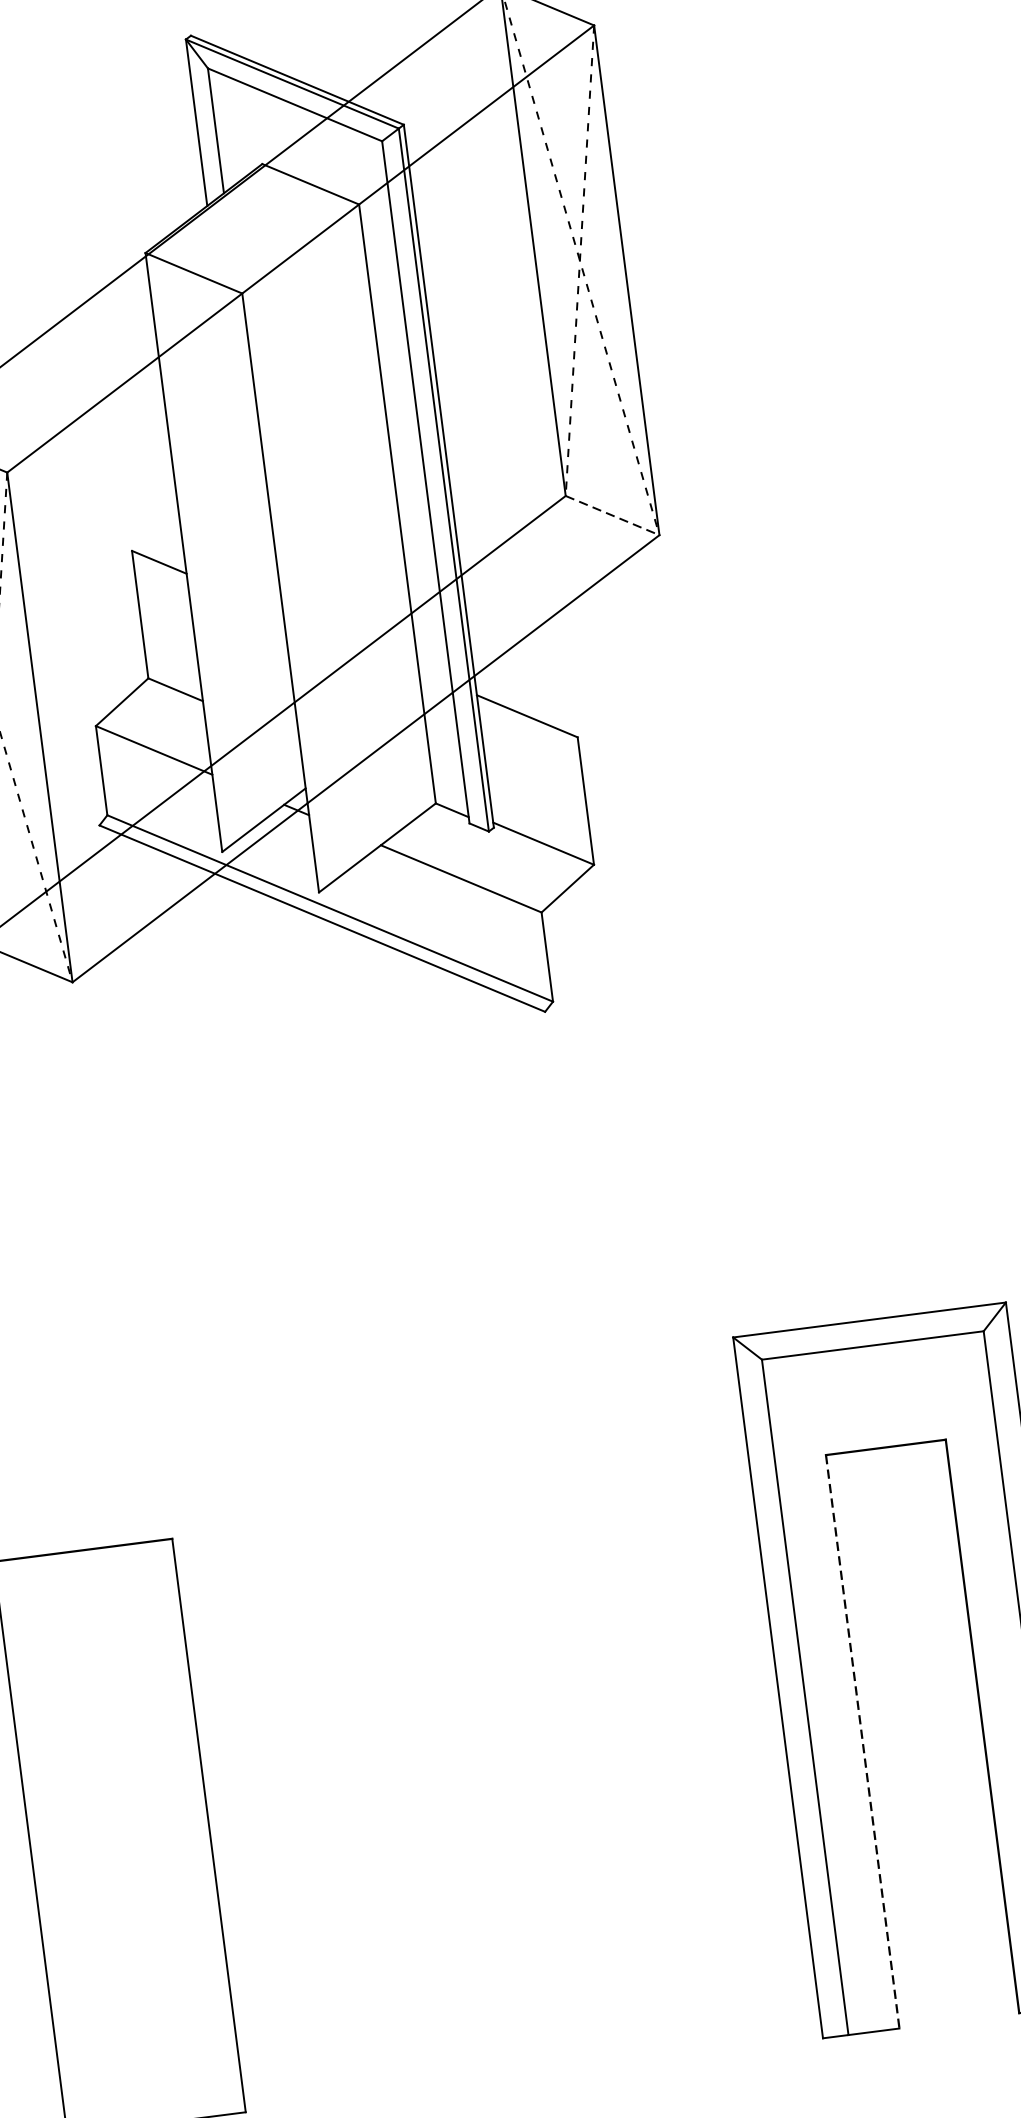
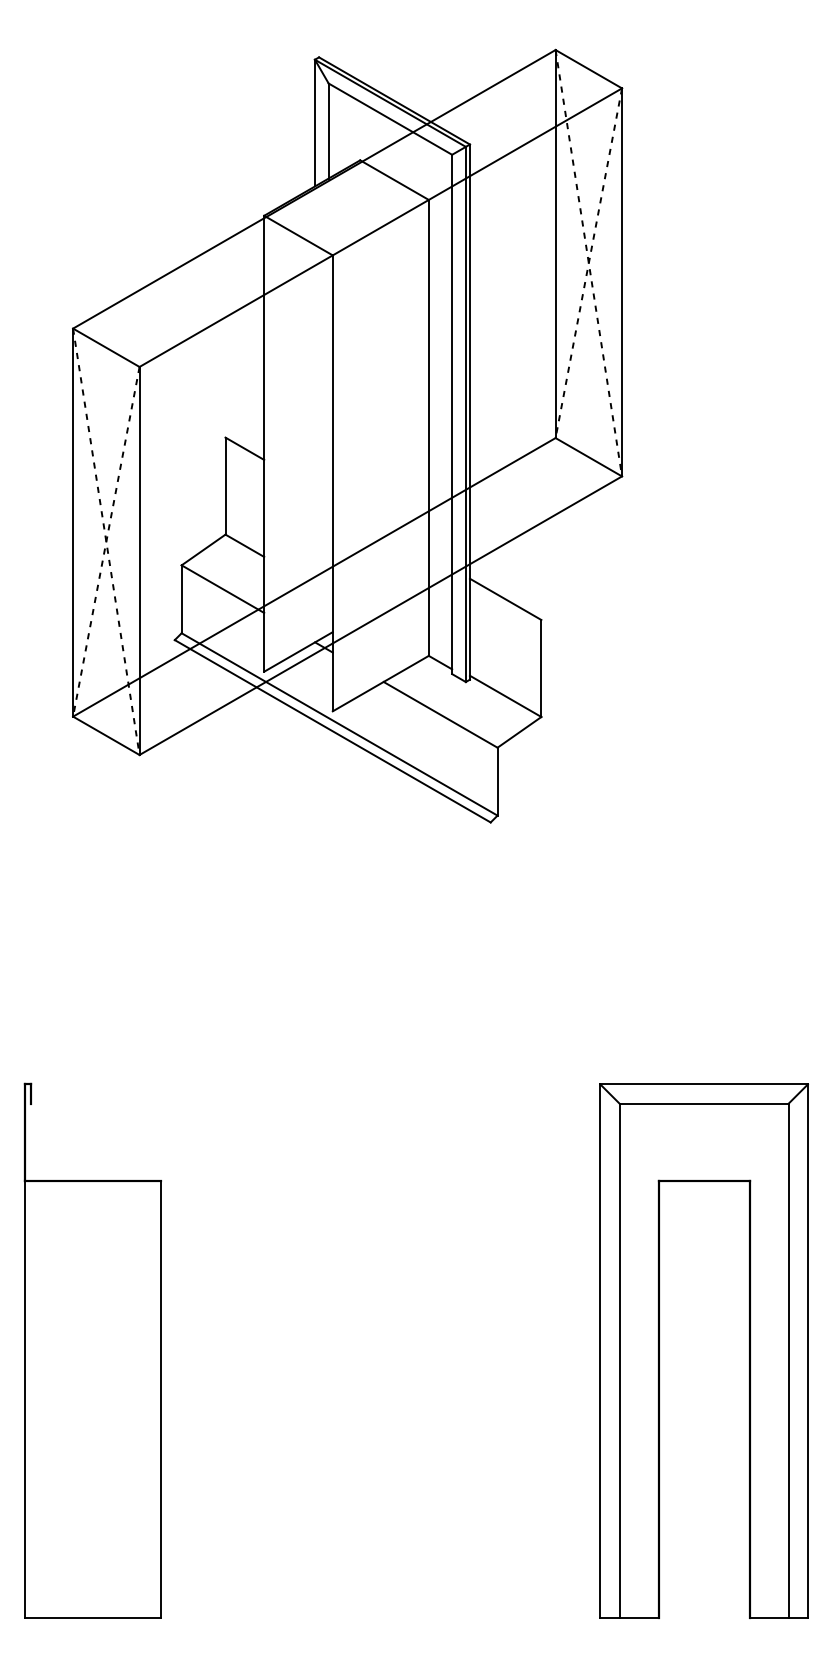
line: (613, 515) -> (589, 457), dashed -> solid
line: (862, 1742) -> (658, 1400), dashed -> solid

